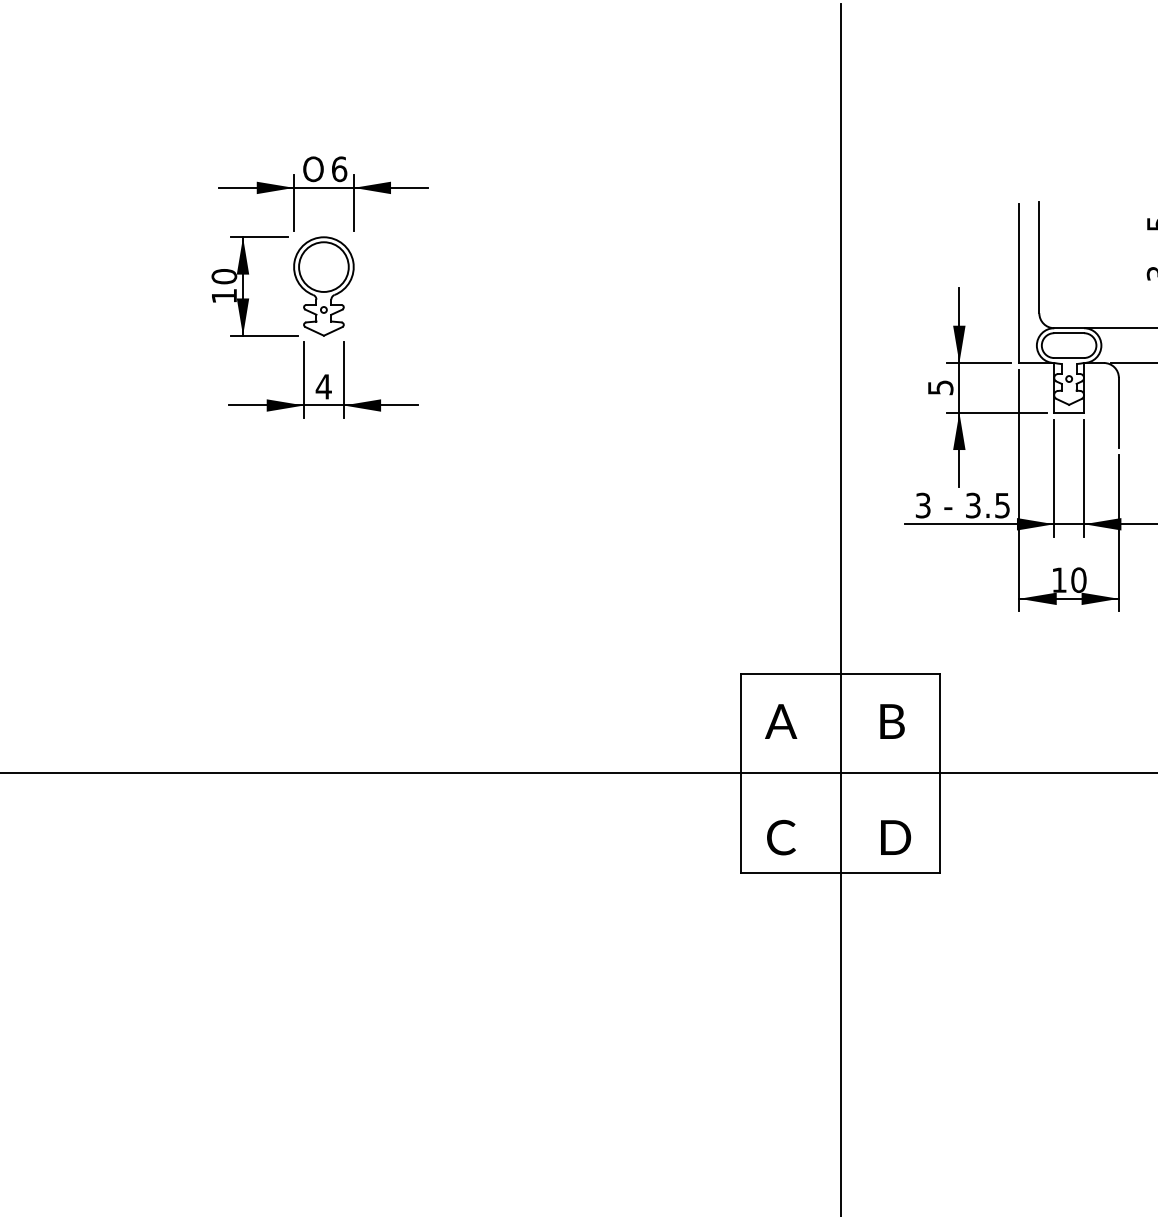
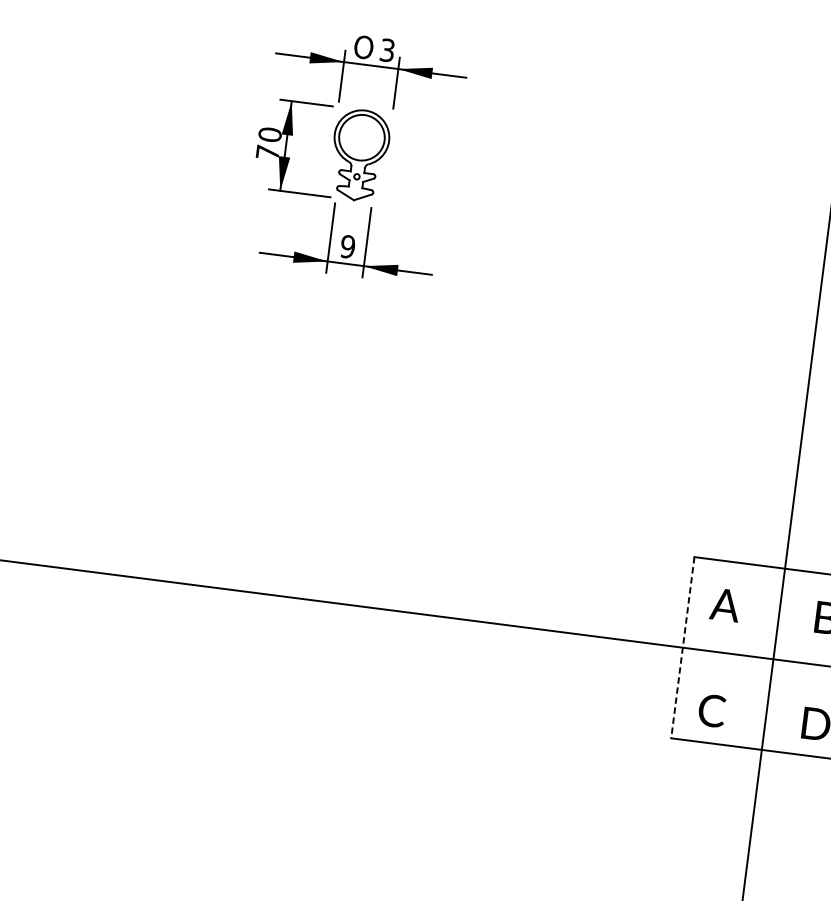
text: (339, 169) -> (387, 50), 6 -> 3
text: (224, 296) -> (267, 152), 10 -> 70
text: (323, 386) -> (347, 246), 4 -> 9
line: (741, 773) -> (683, 647), solid -> dashed

